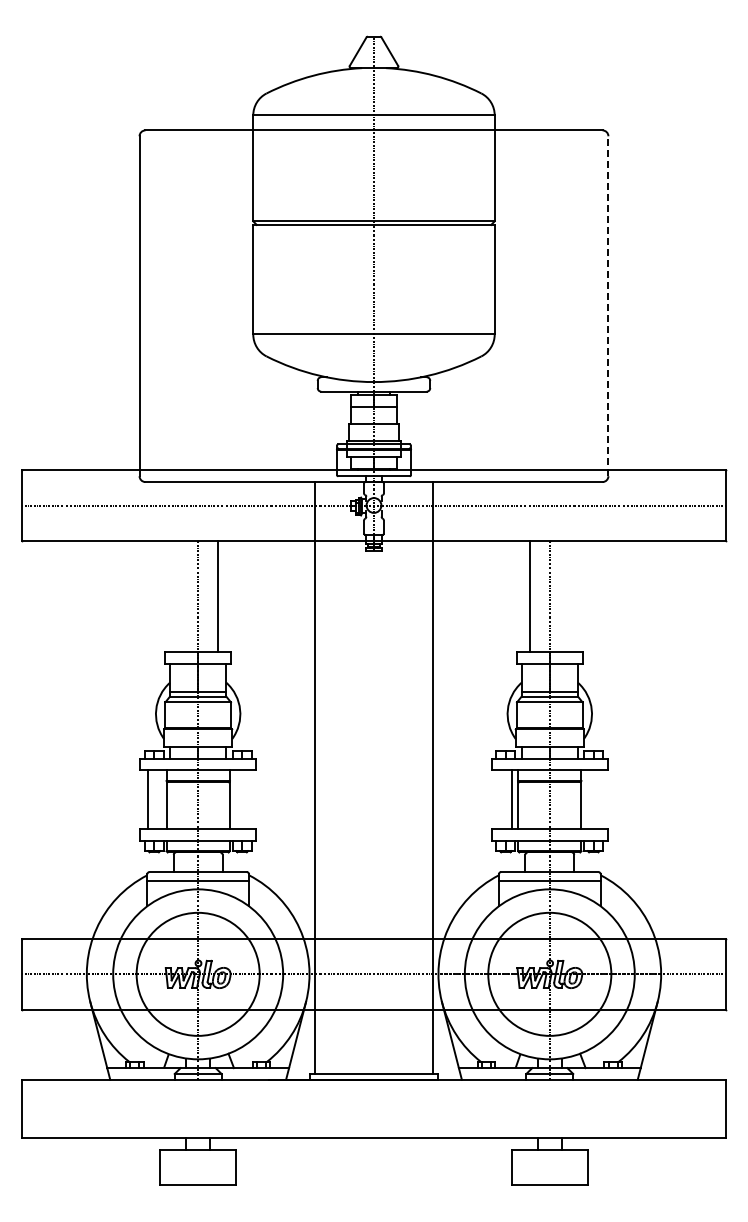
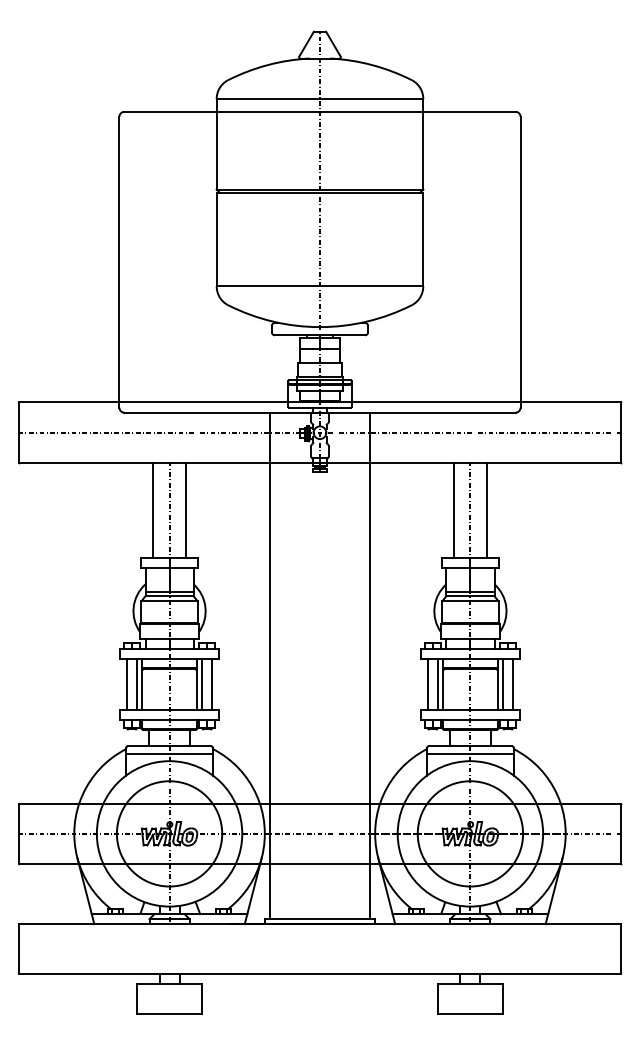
line: (608, 306) -> (520, 262), dashed -> solid
line: (178, 596) -> (152, 510), added
line: (569, 596) -> (487, 510), added
line: (160, 799) -> (137, 684), added
line: (236, 799) -> (202, 684), added
line: (247, 799) -> (211, 684), added
line: (500, 799) -> (428, 684), added
line: (587, 799) -> (502, 684), added
line: (599, 799) -> (512, 684), added

